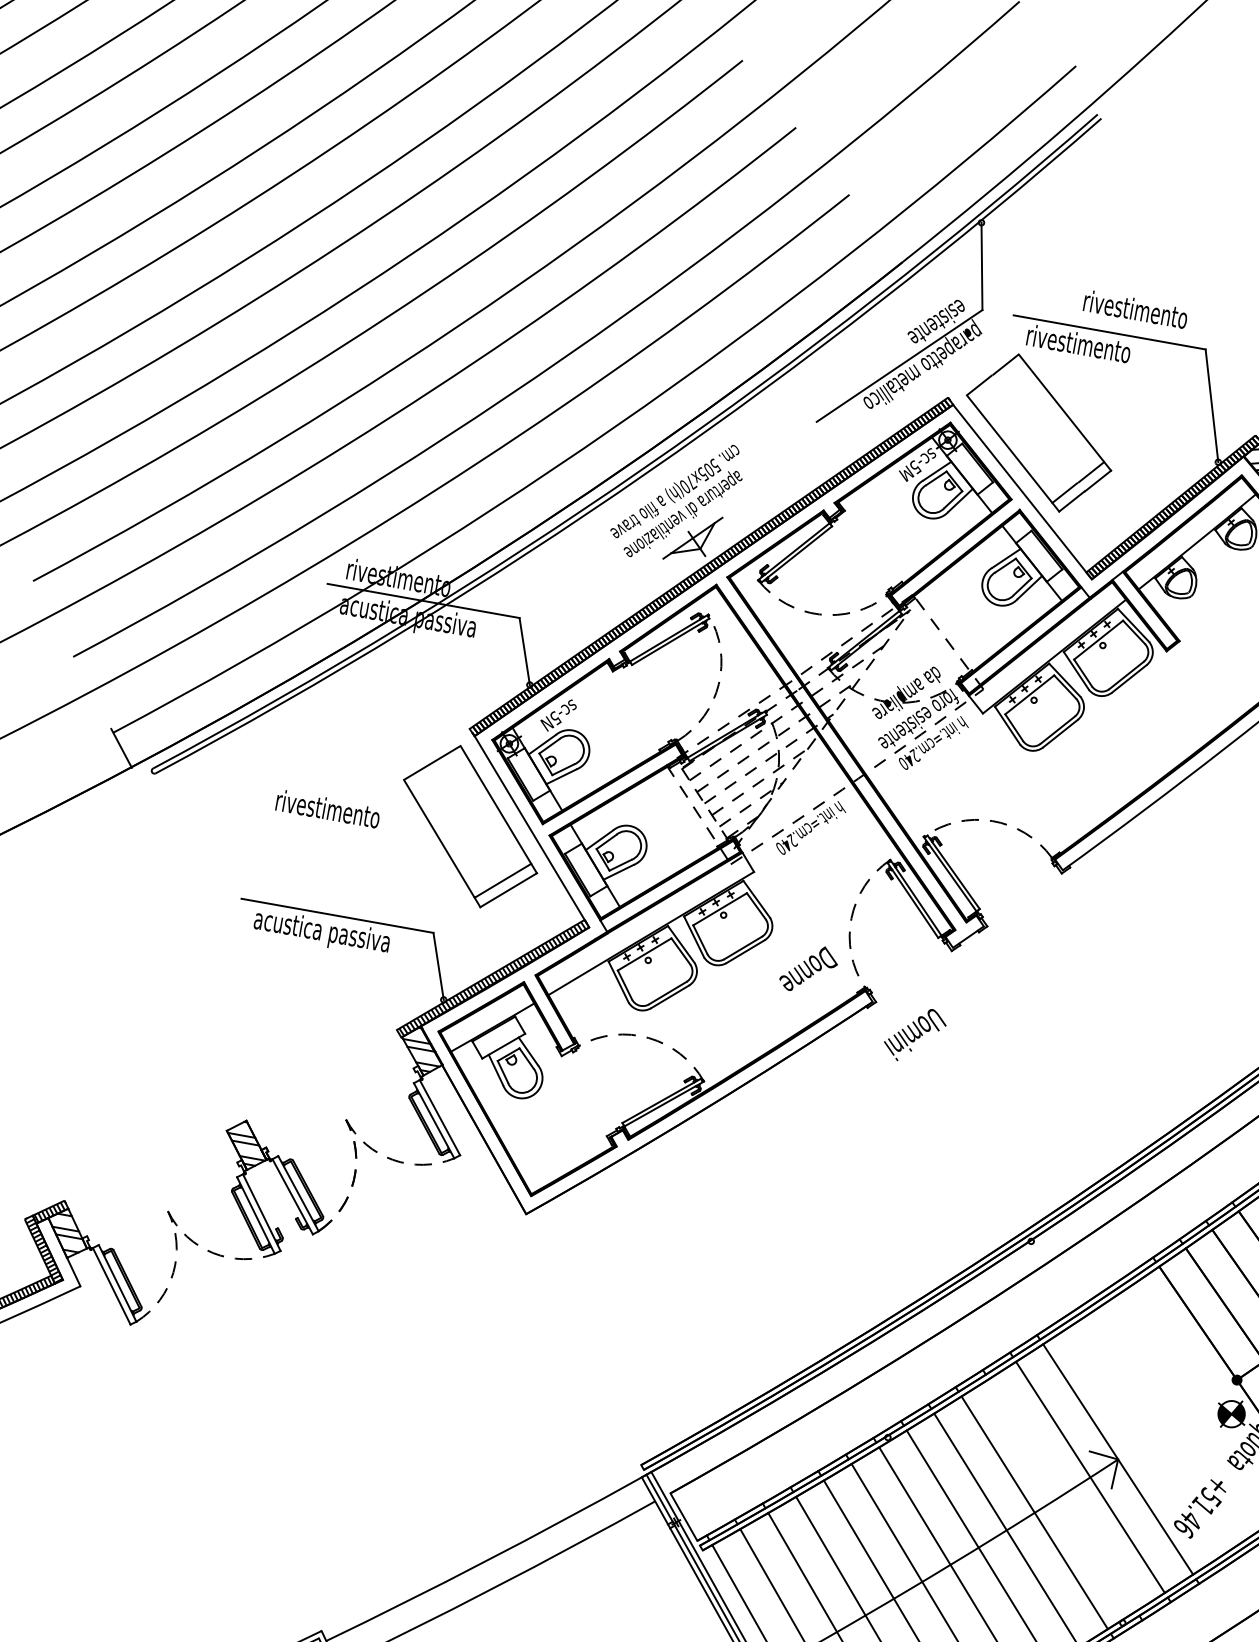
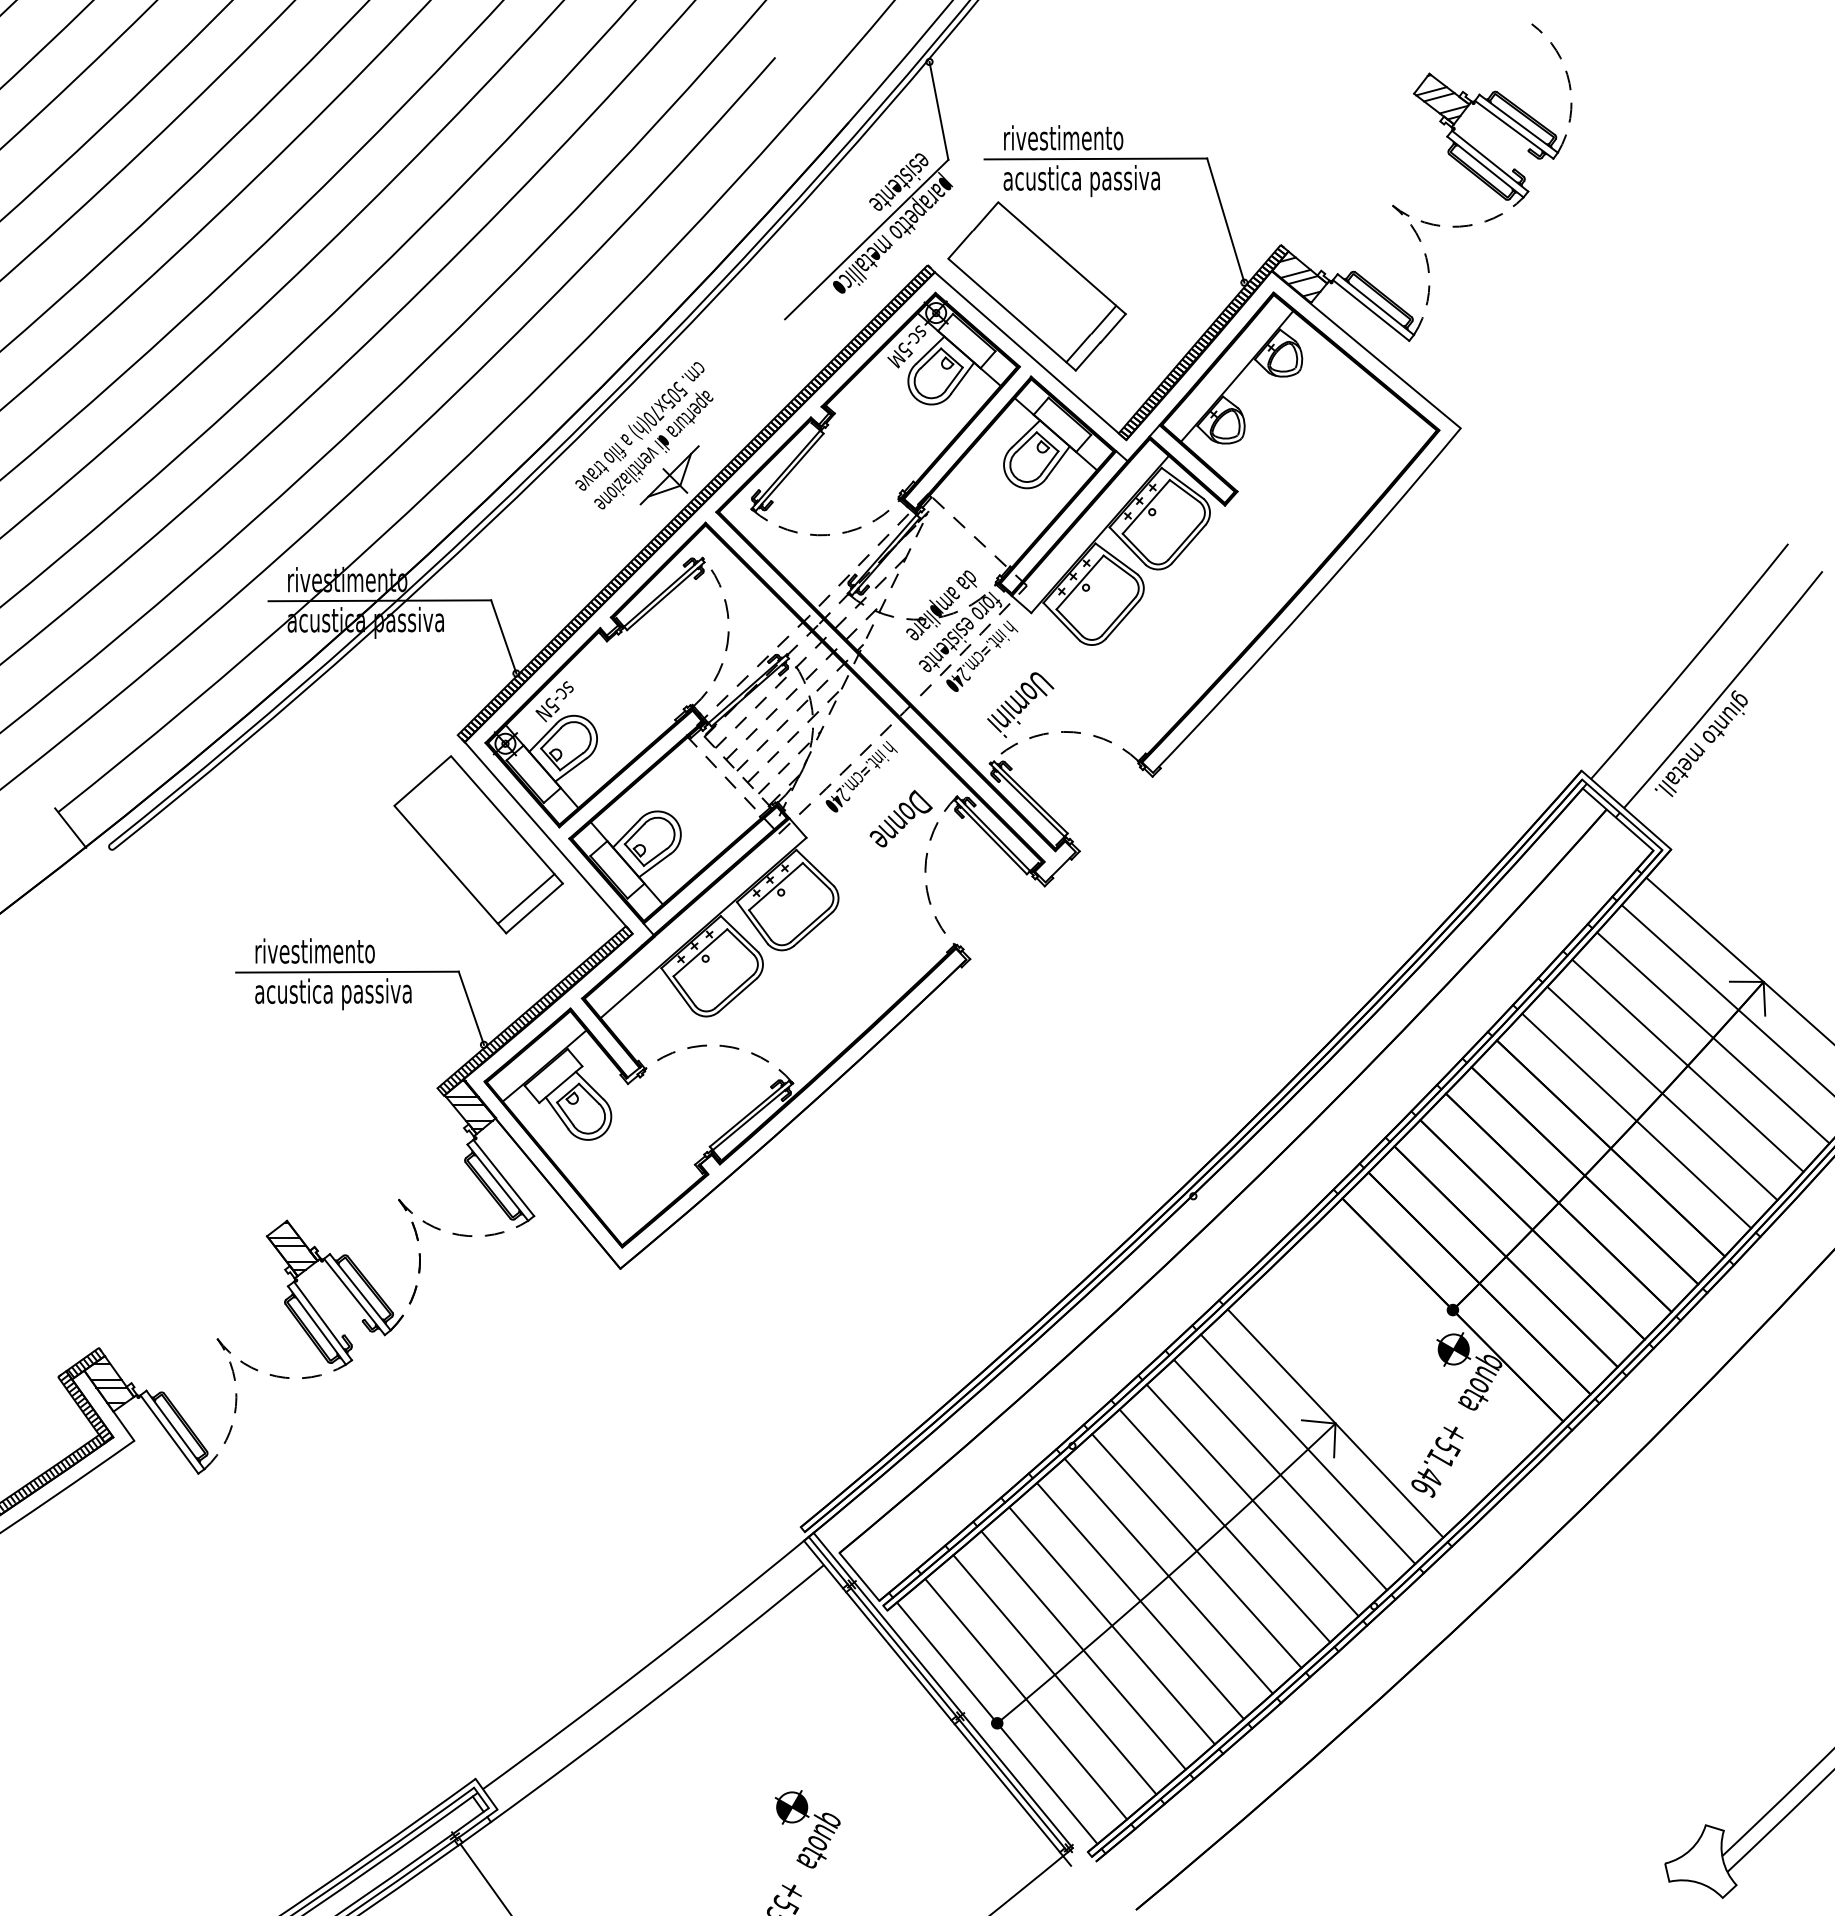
text: (1135, 309) -> (1063, 137), moved
text: (1093, 349) -> (1081, 181), rivestimento -> acustica passiva
text: (327, 808) -> (314, 950), moved
text: (808, 968) -> (900, 818), moved
text: (914, 1035) -> (1020, 705), moved
line: (1062, 1494) -> (1280, 1474), added

